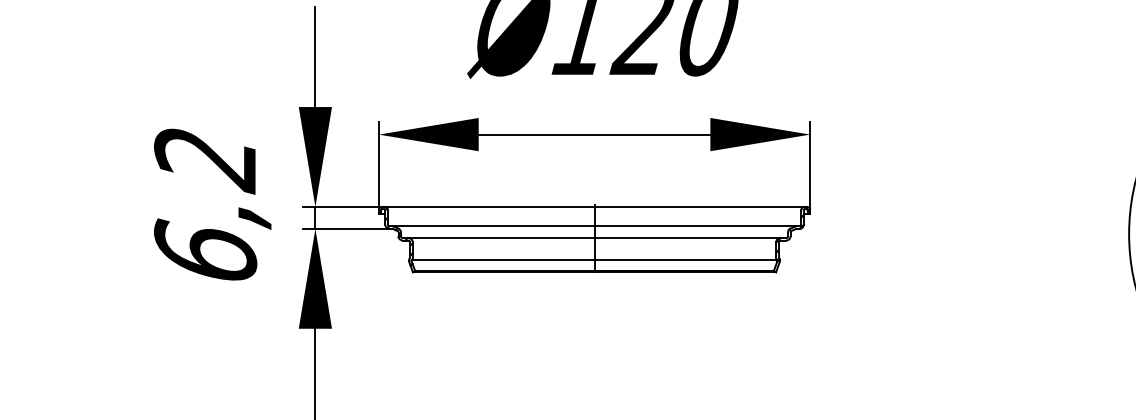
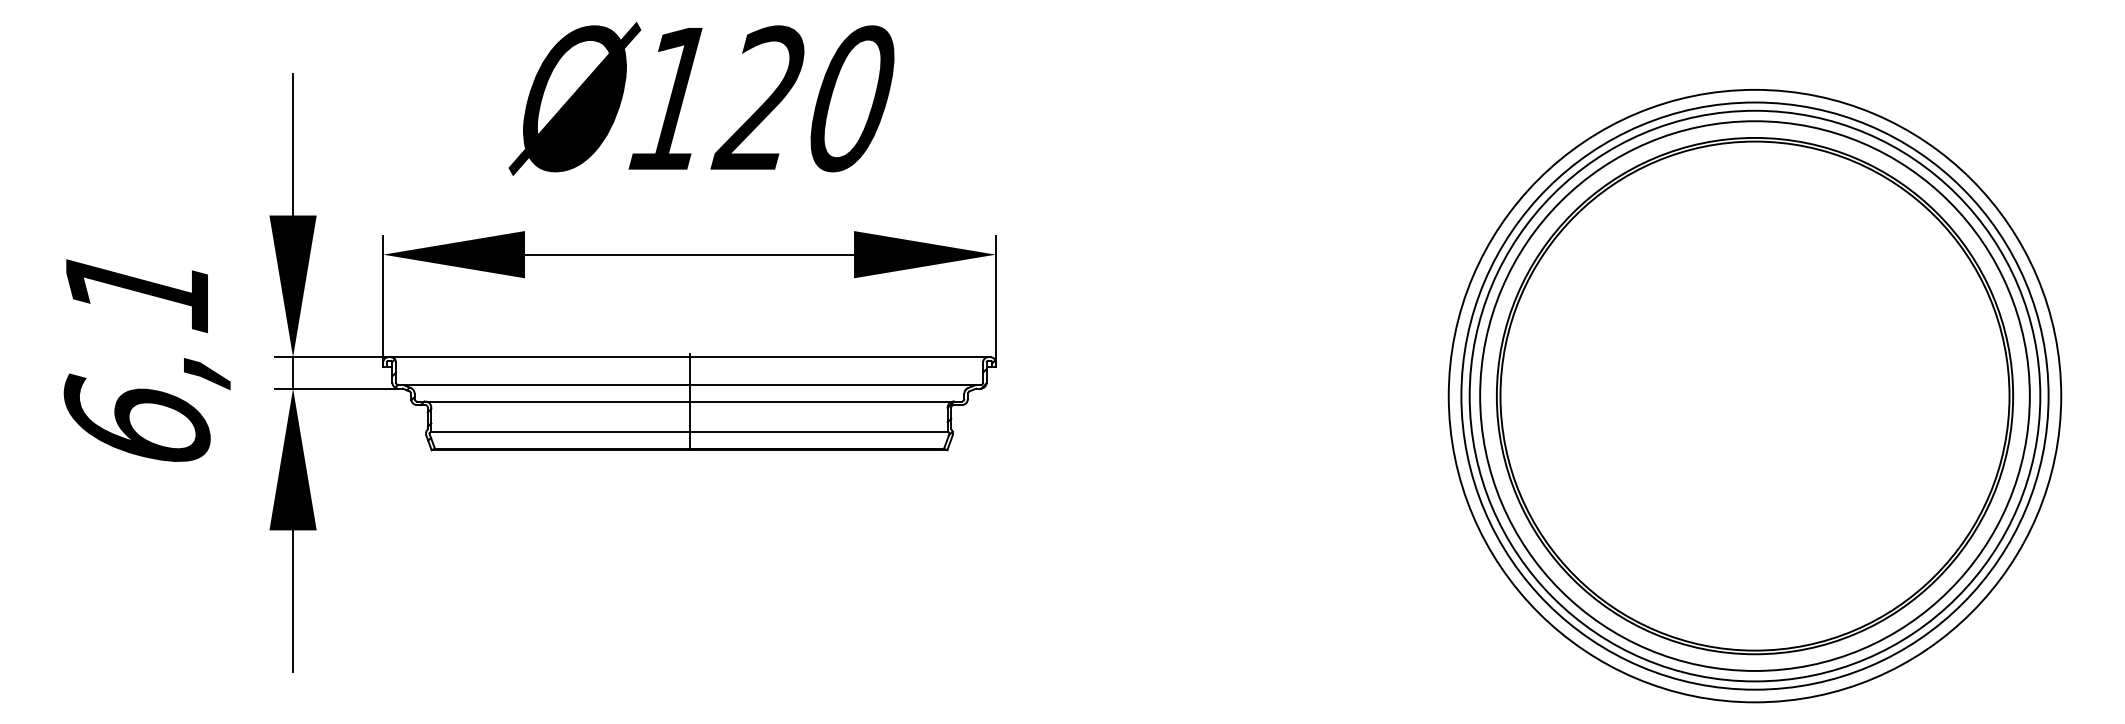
text: (204, 161) -> (135, 293), 6,2 -> 6,1

